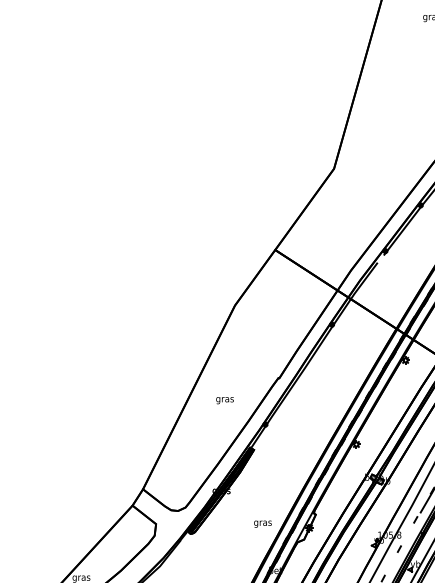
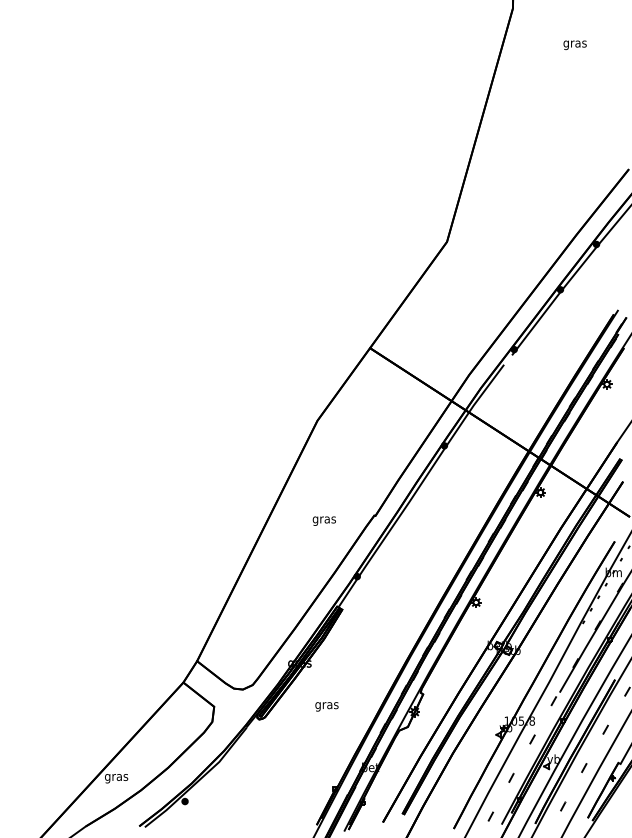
text: (224, 400) -> (323, 520), moved
text: (262, 523) -> (326, 706), moved

